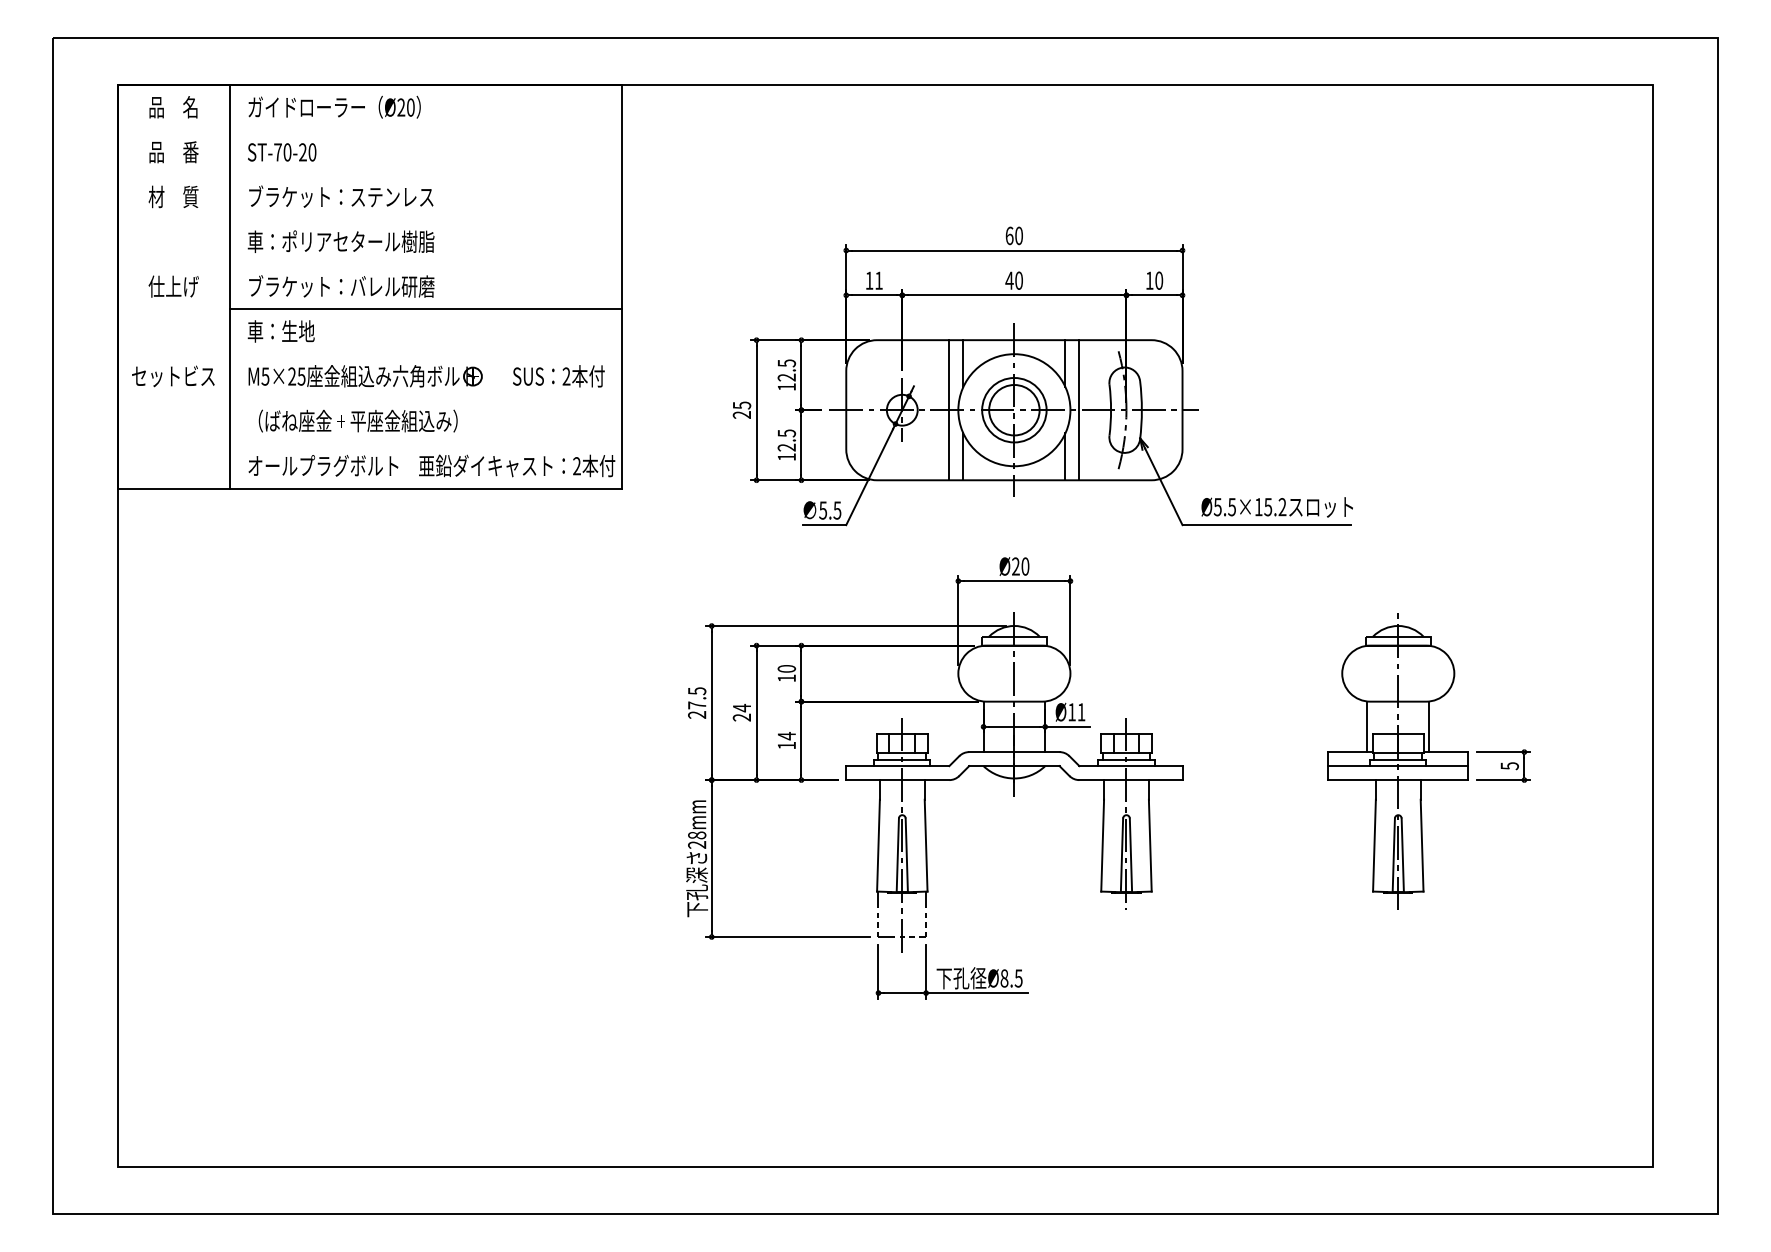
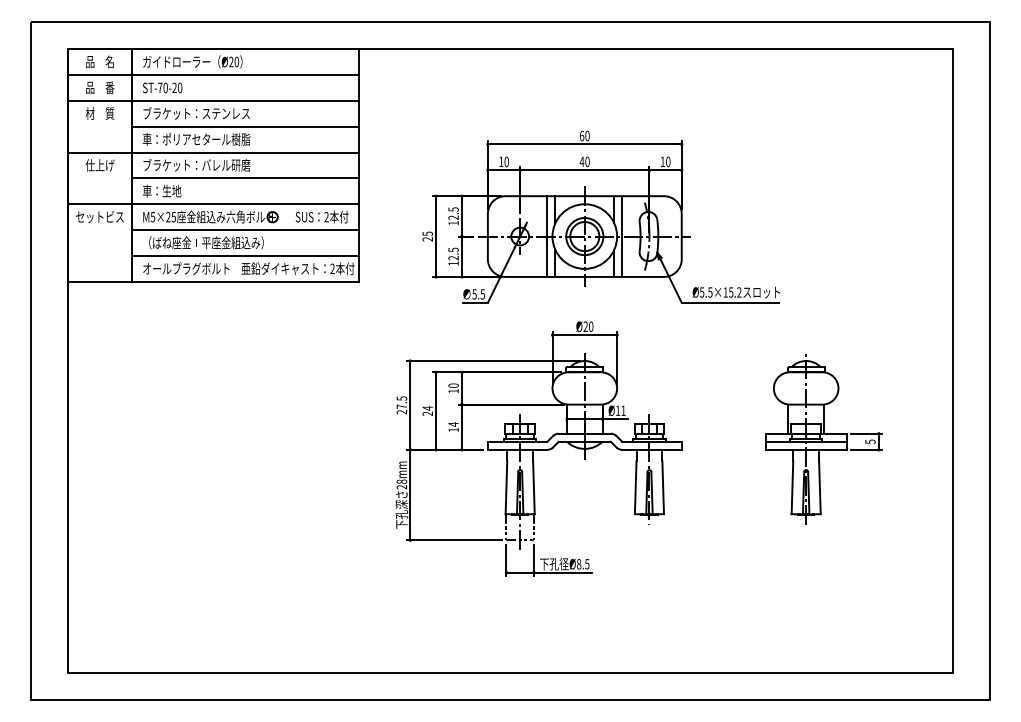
line: (368, 130) -> (212, 75), added
line: (368, 174) -> (212, 100), added
line: (425, 219) -> (245, 126), added
line: (368, 264) -> (212, 152), added
text: (878, 280) -> (506, 161), 11 -> 10
line: (368, 354) -> (212, 204), added
line: (425, 399) -> (245, 230), added
line: (425, 443) -> (245, 255), added

